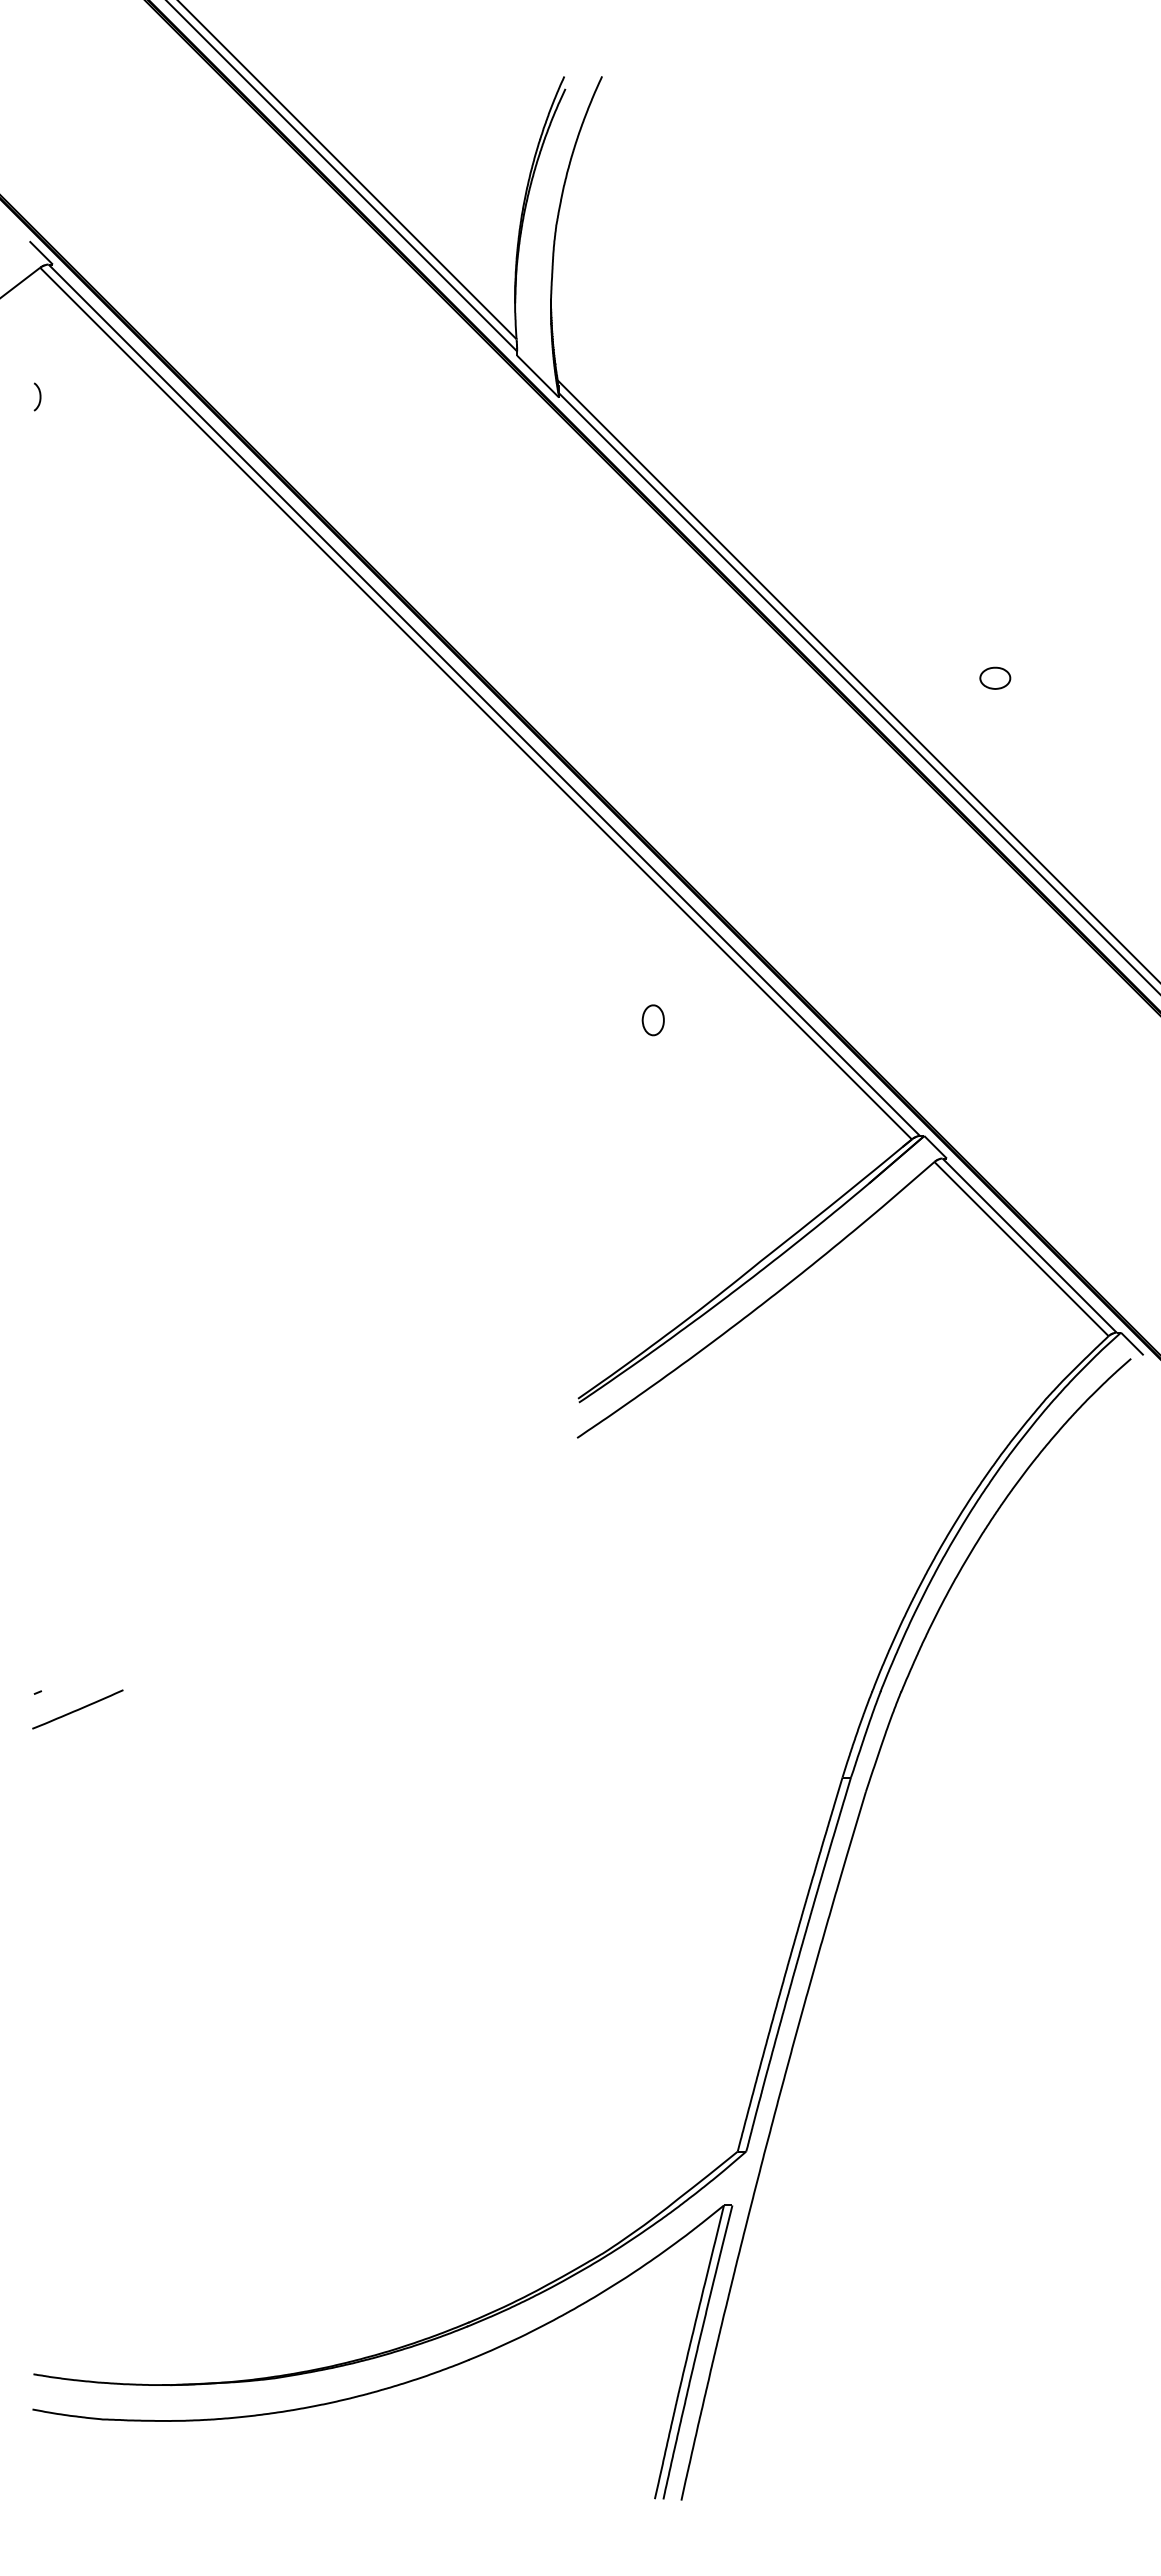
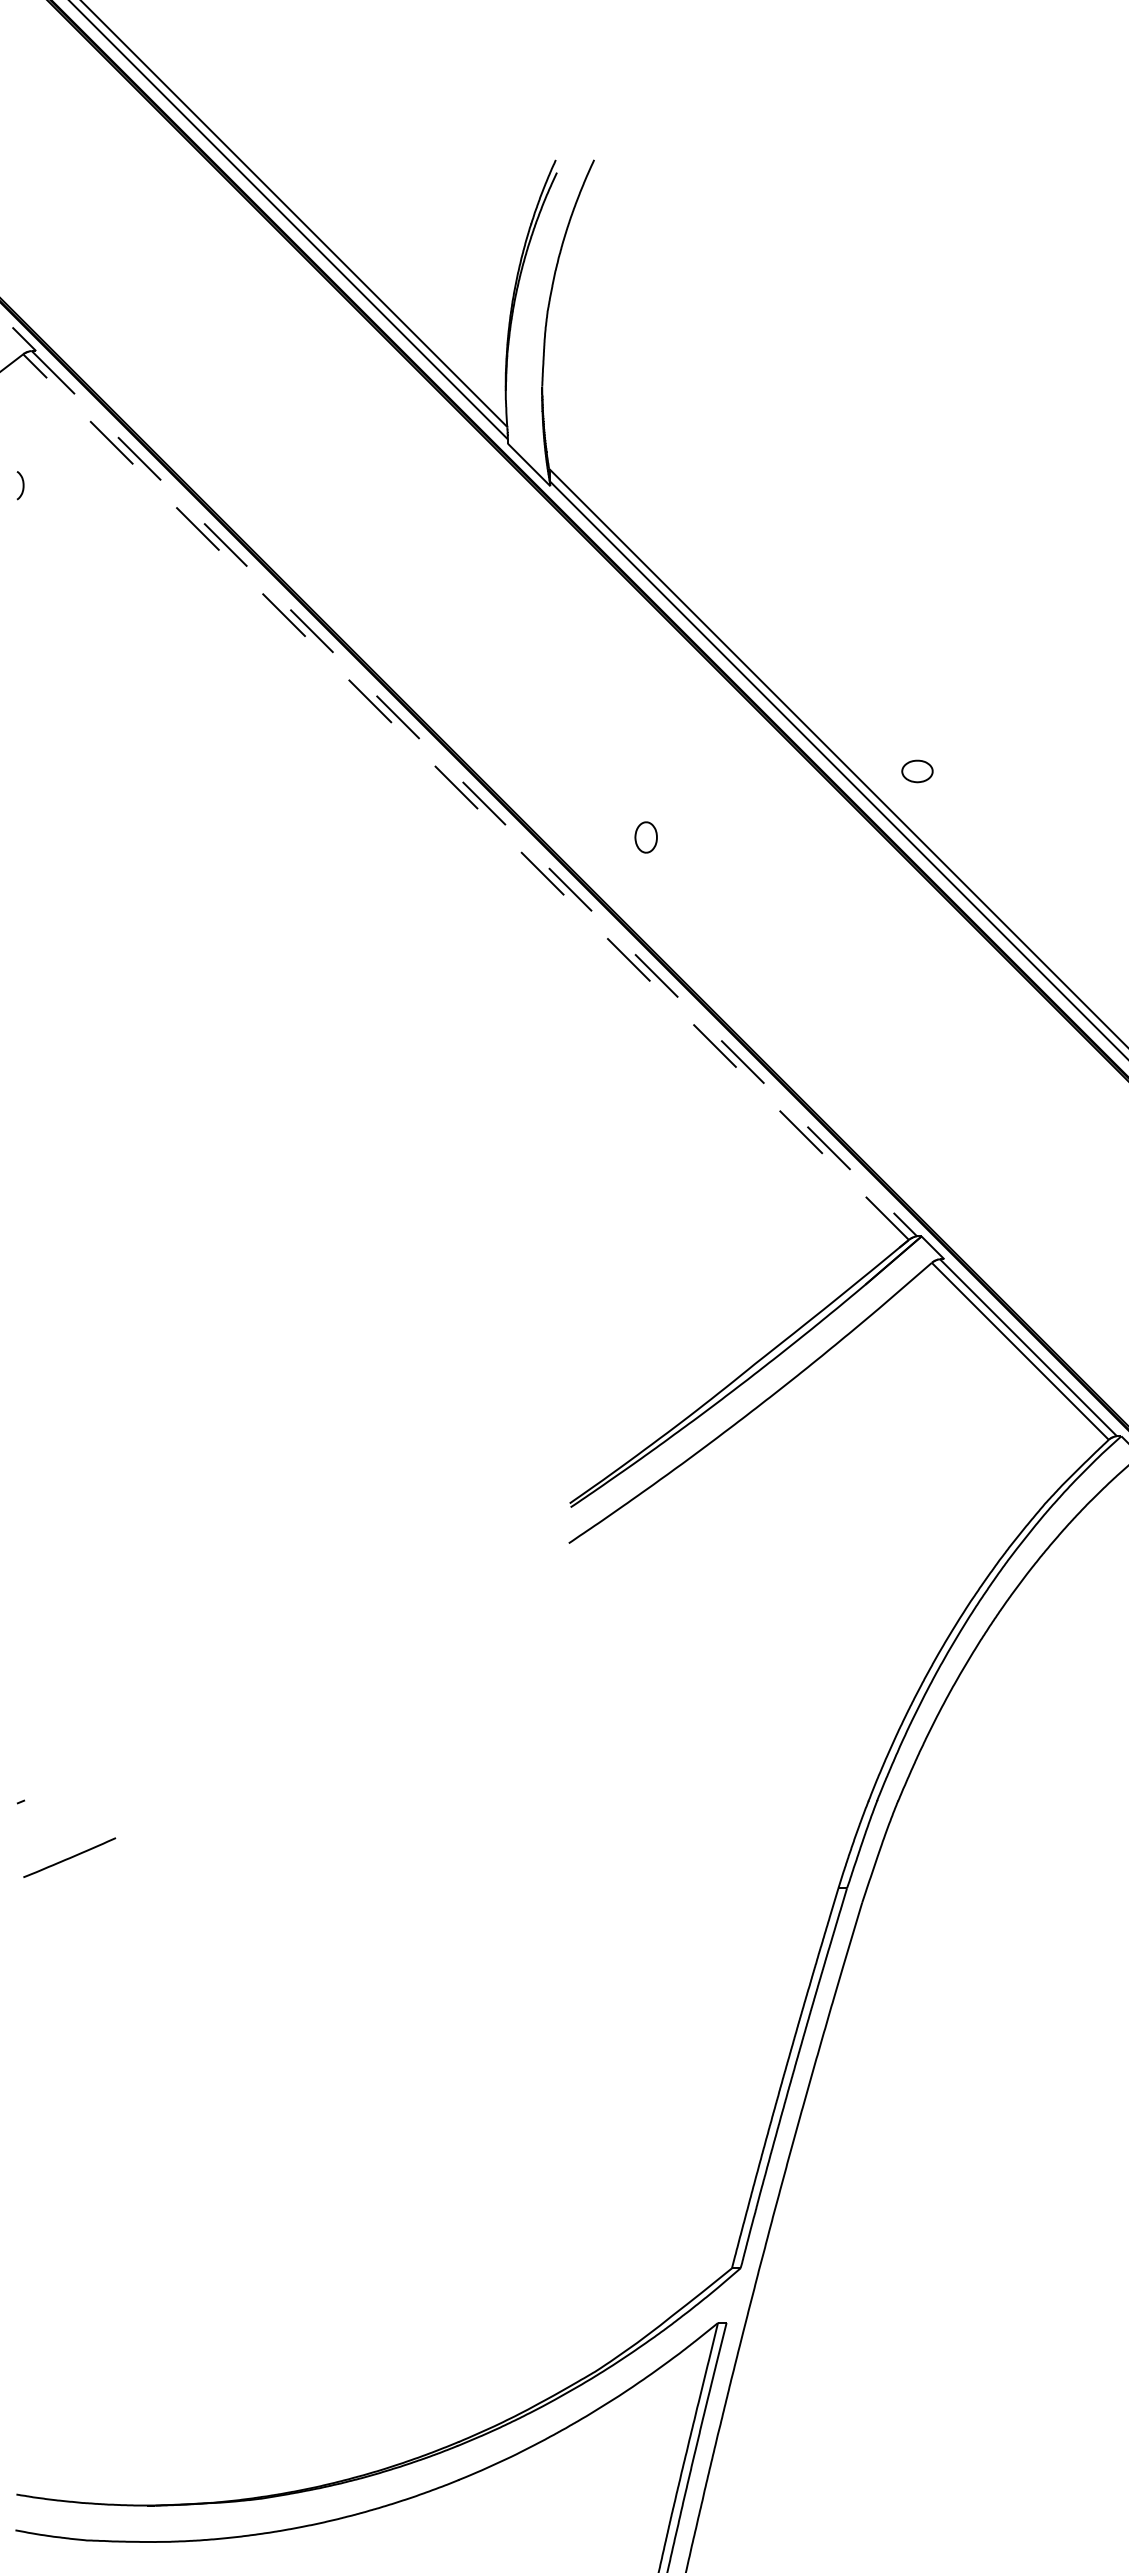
part: (995, 677) -> (917, 770), moved
line: (484, 700) -> (474, 793), solid -> dashed
line: (475, 703) -> (465, 797), solid -> dashed
part: (652, 1020) -> (645, 837), moved
line: (77, 1709) -> (69, 1857), moved

